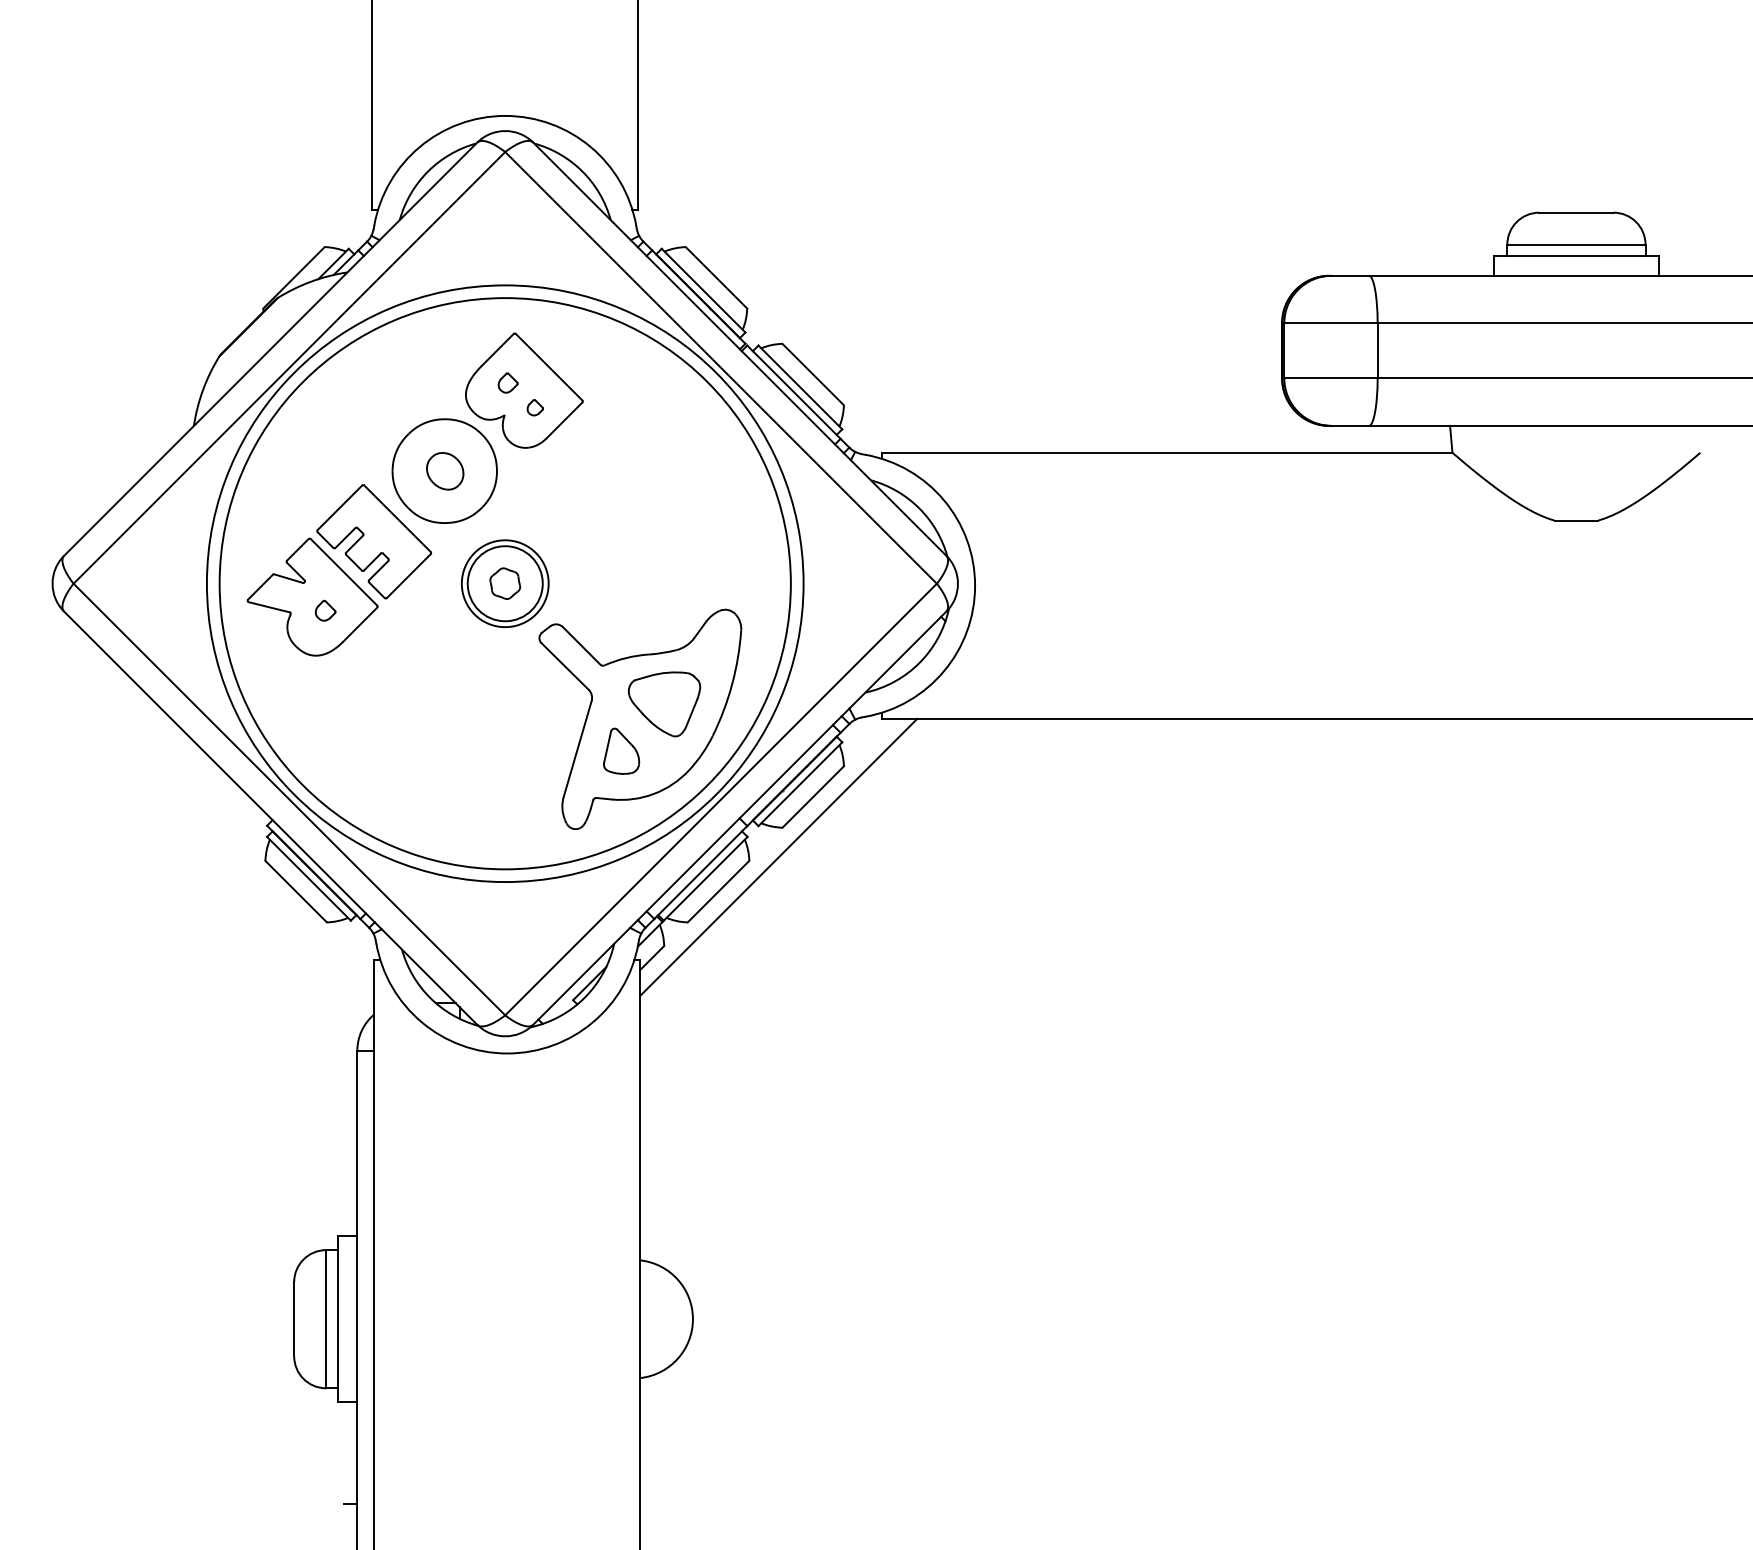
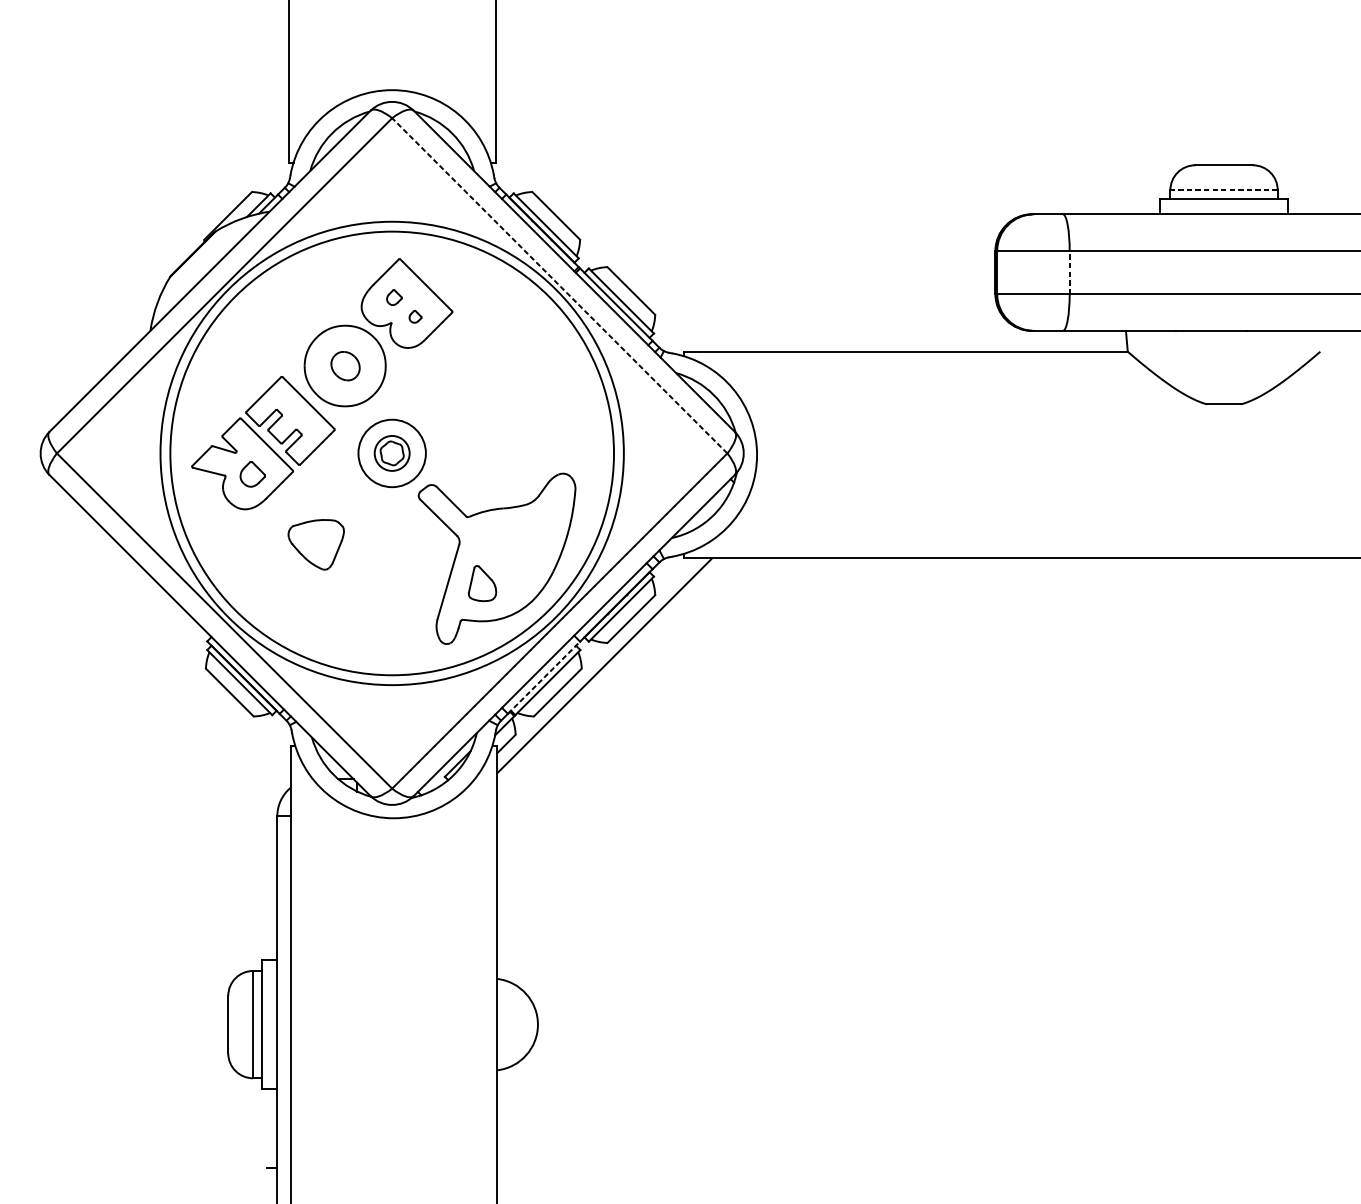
line: (1575, 244) -> (1223, 190), solid -> dashed
line: (1377, 350) -> (1069, 272), solid -> dashed
line: (720, 367) -> (559, 285), solid -> dashed
circle: (504, 583) -> (391, 453), size x0.6
part: (325, 610) -> (252, 474), size x1.6
part: (664, 704) -> (316, 544), moved
line: (700, 872) -> (543, 677), solid -> dashed

